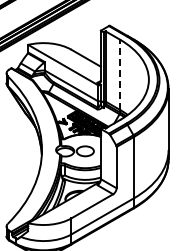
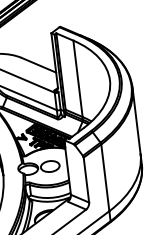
line: (120, 74) -> (78, 78), dashed -> solid

